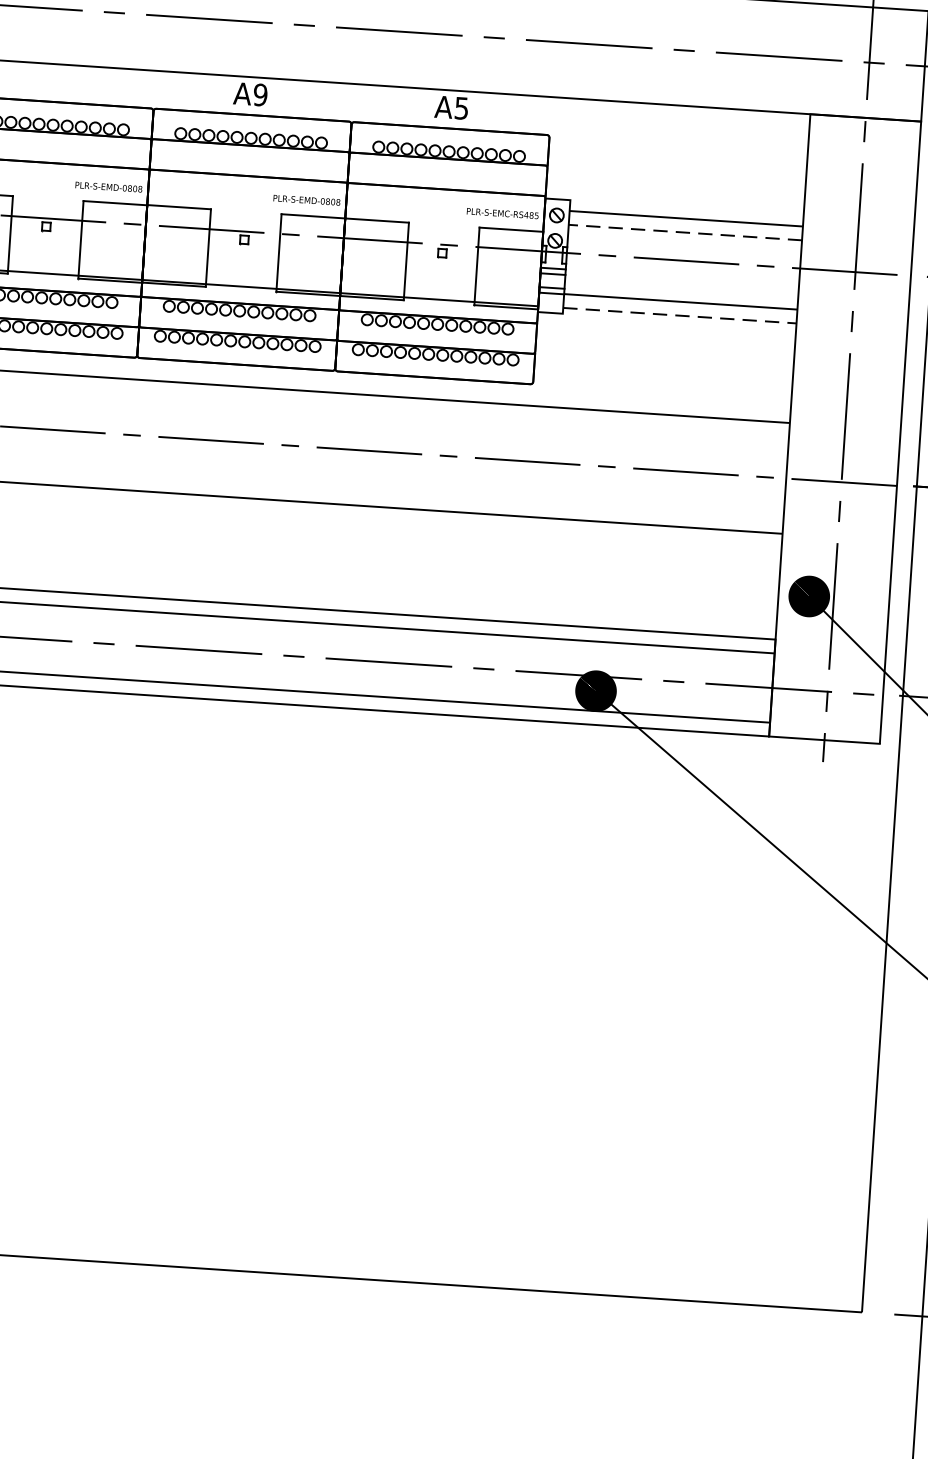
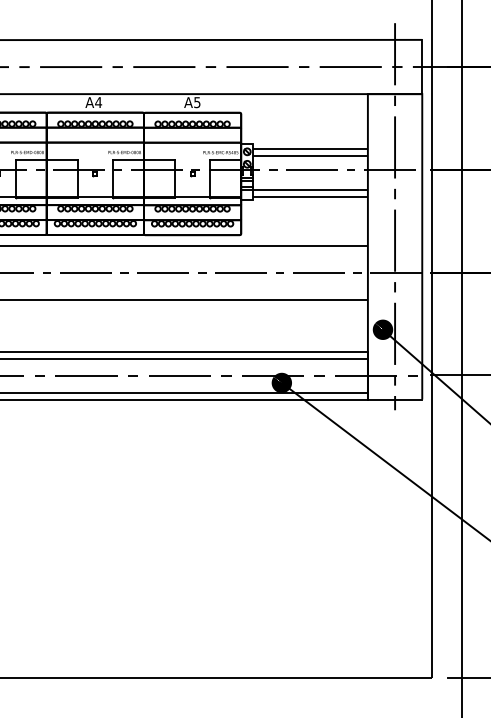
text: (260, 94) -> (98, 102), A9 -> A4
line: (685, 233) -> (310, 156), dashed -> solid
line: (681, 315) -> (311, 196), dashed -> solid

